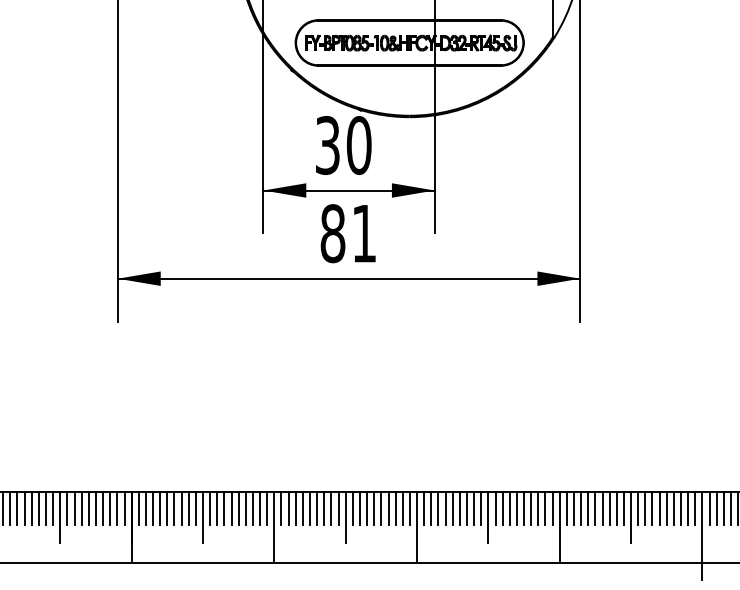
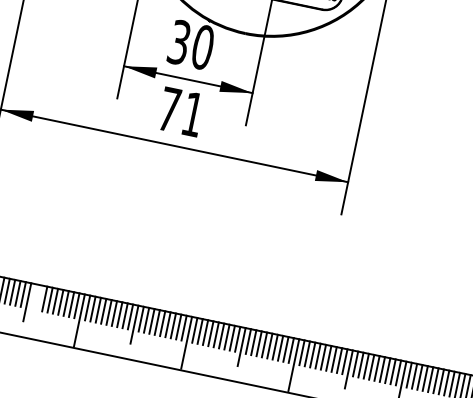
text: (332, 233) -> (169, 109), 81 -> 71
line: (210, 508) -> (34, 296), removed
line: (217, 508) -> (39, 297), removed

